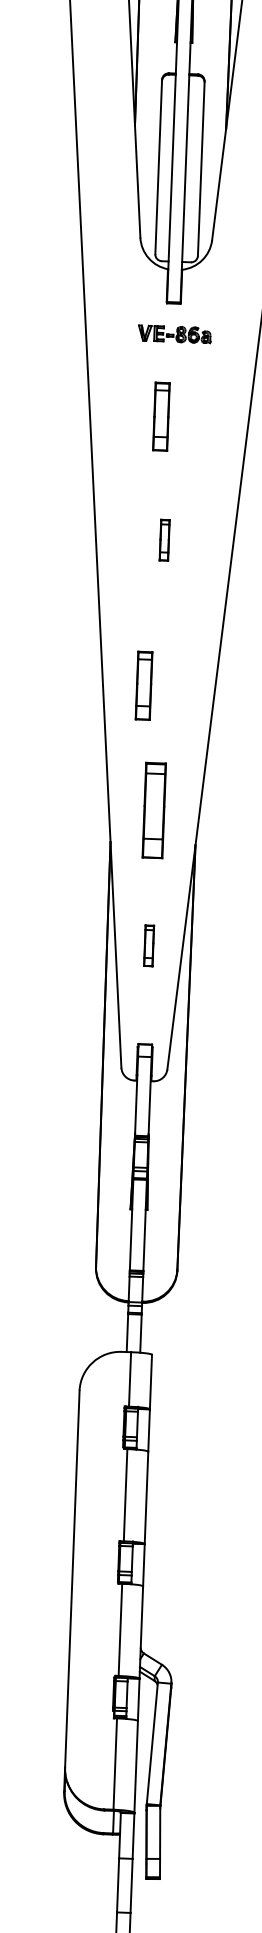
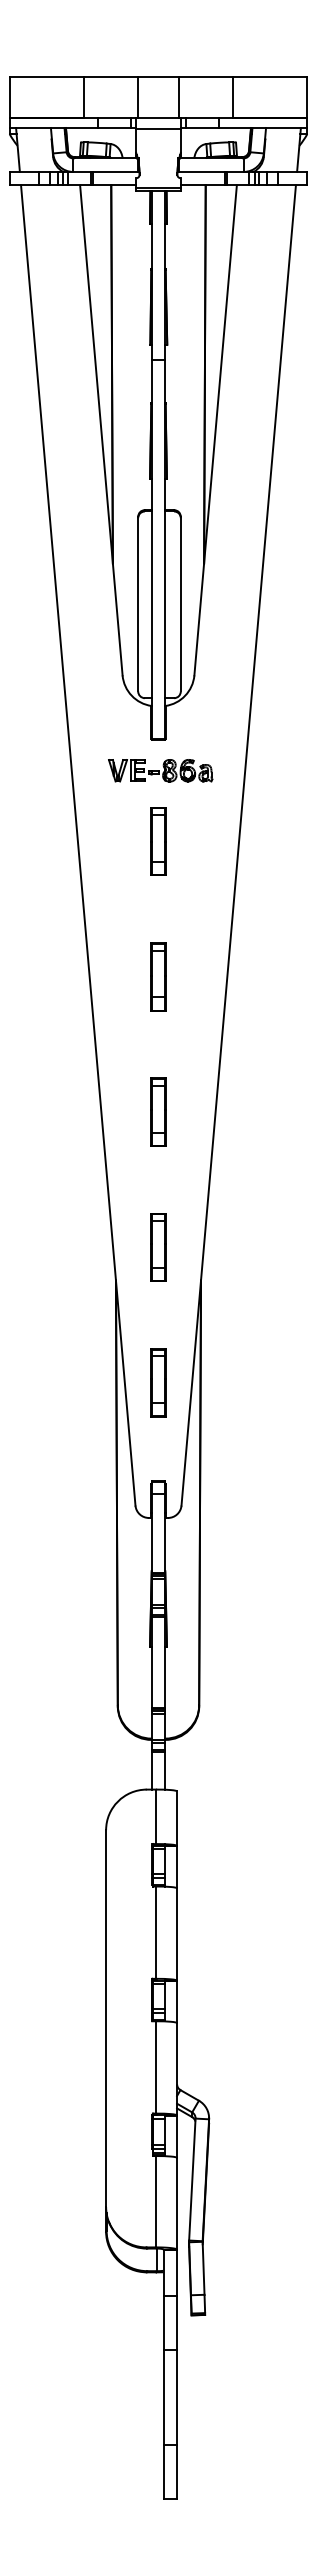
part: (174, 334) -> (160, 770), size x1.43
part: (161, 416) -> (158, 841), moved
part: (164, 539) -> (158, 976), size x1.67
part: (144, 685) -> (158, 1111), moved
part: (154, 810) -> (158, 1247), size x0.71
part: (149, 945) -> (158, 1382), size x1.67

